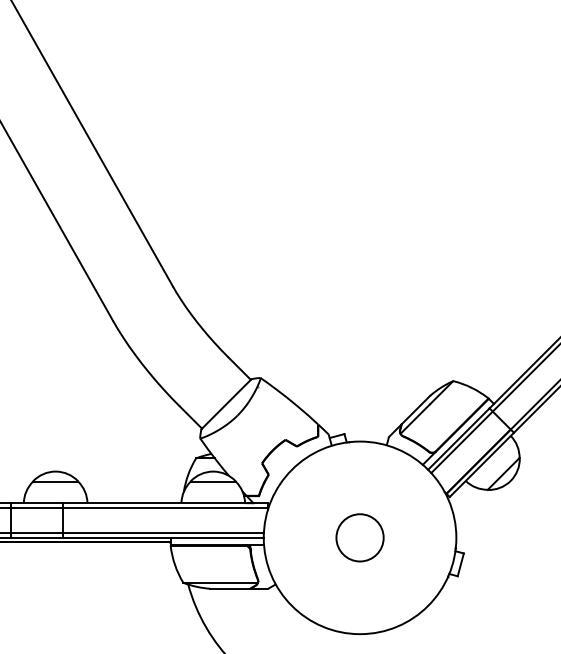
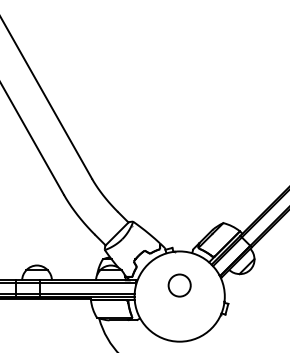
circle: (359, 537) -> (179, 285), moved

